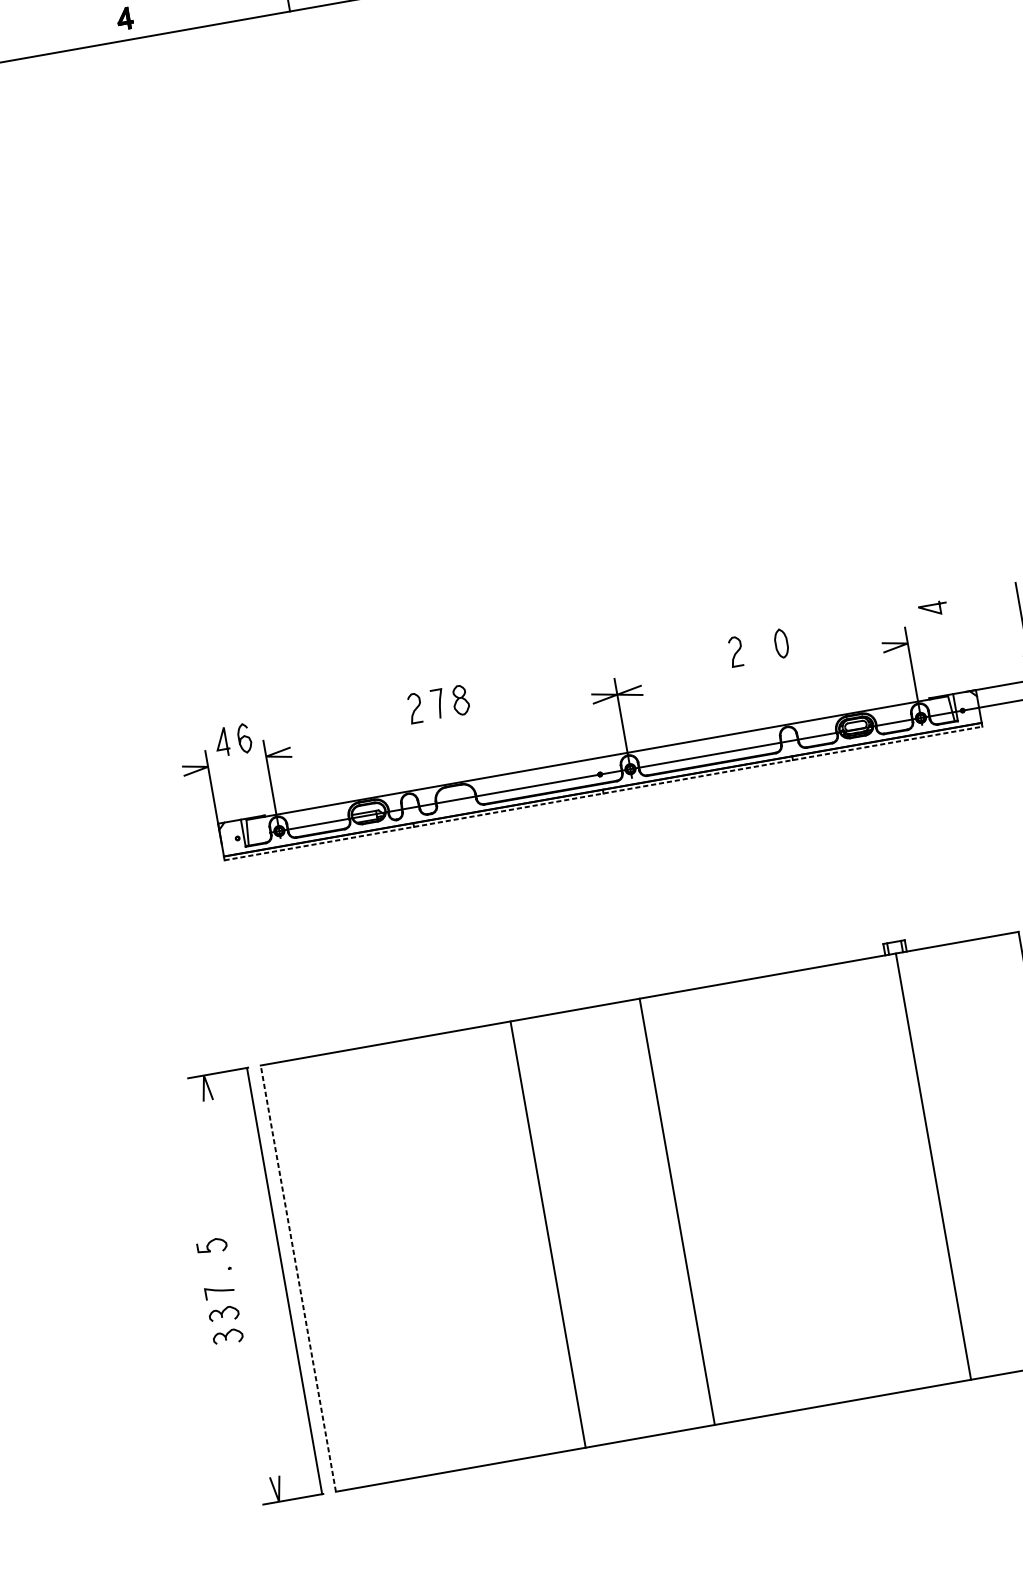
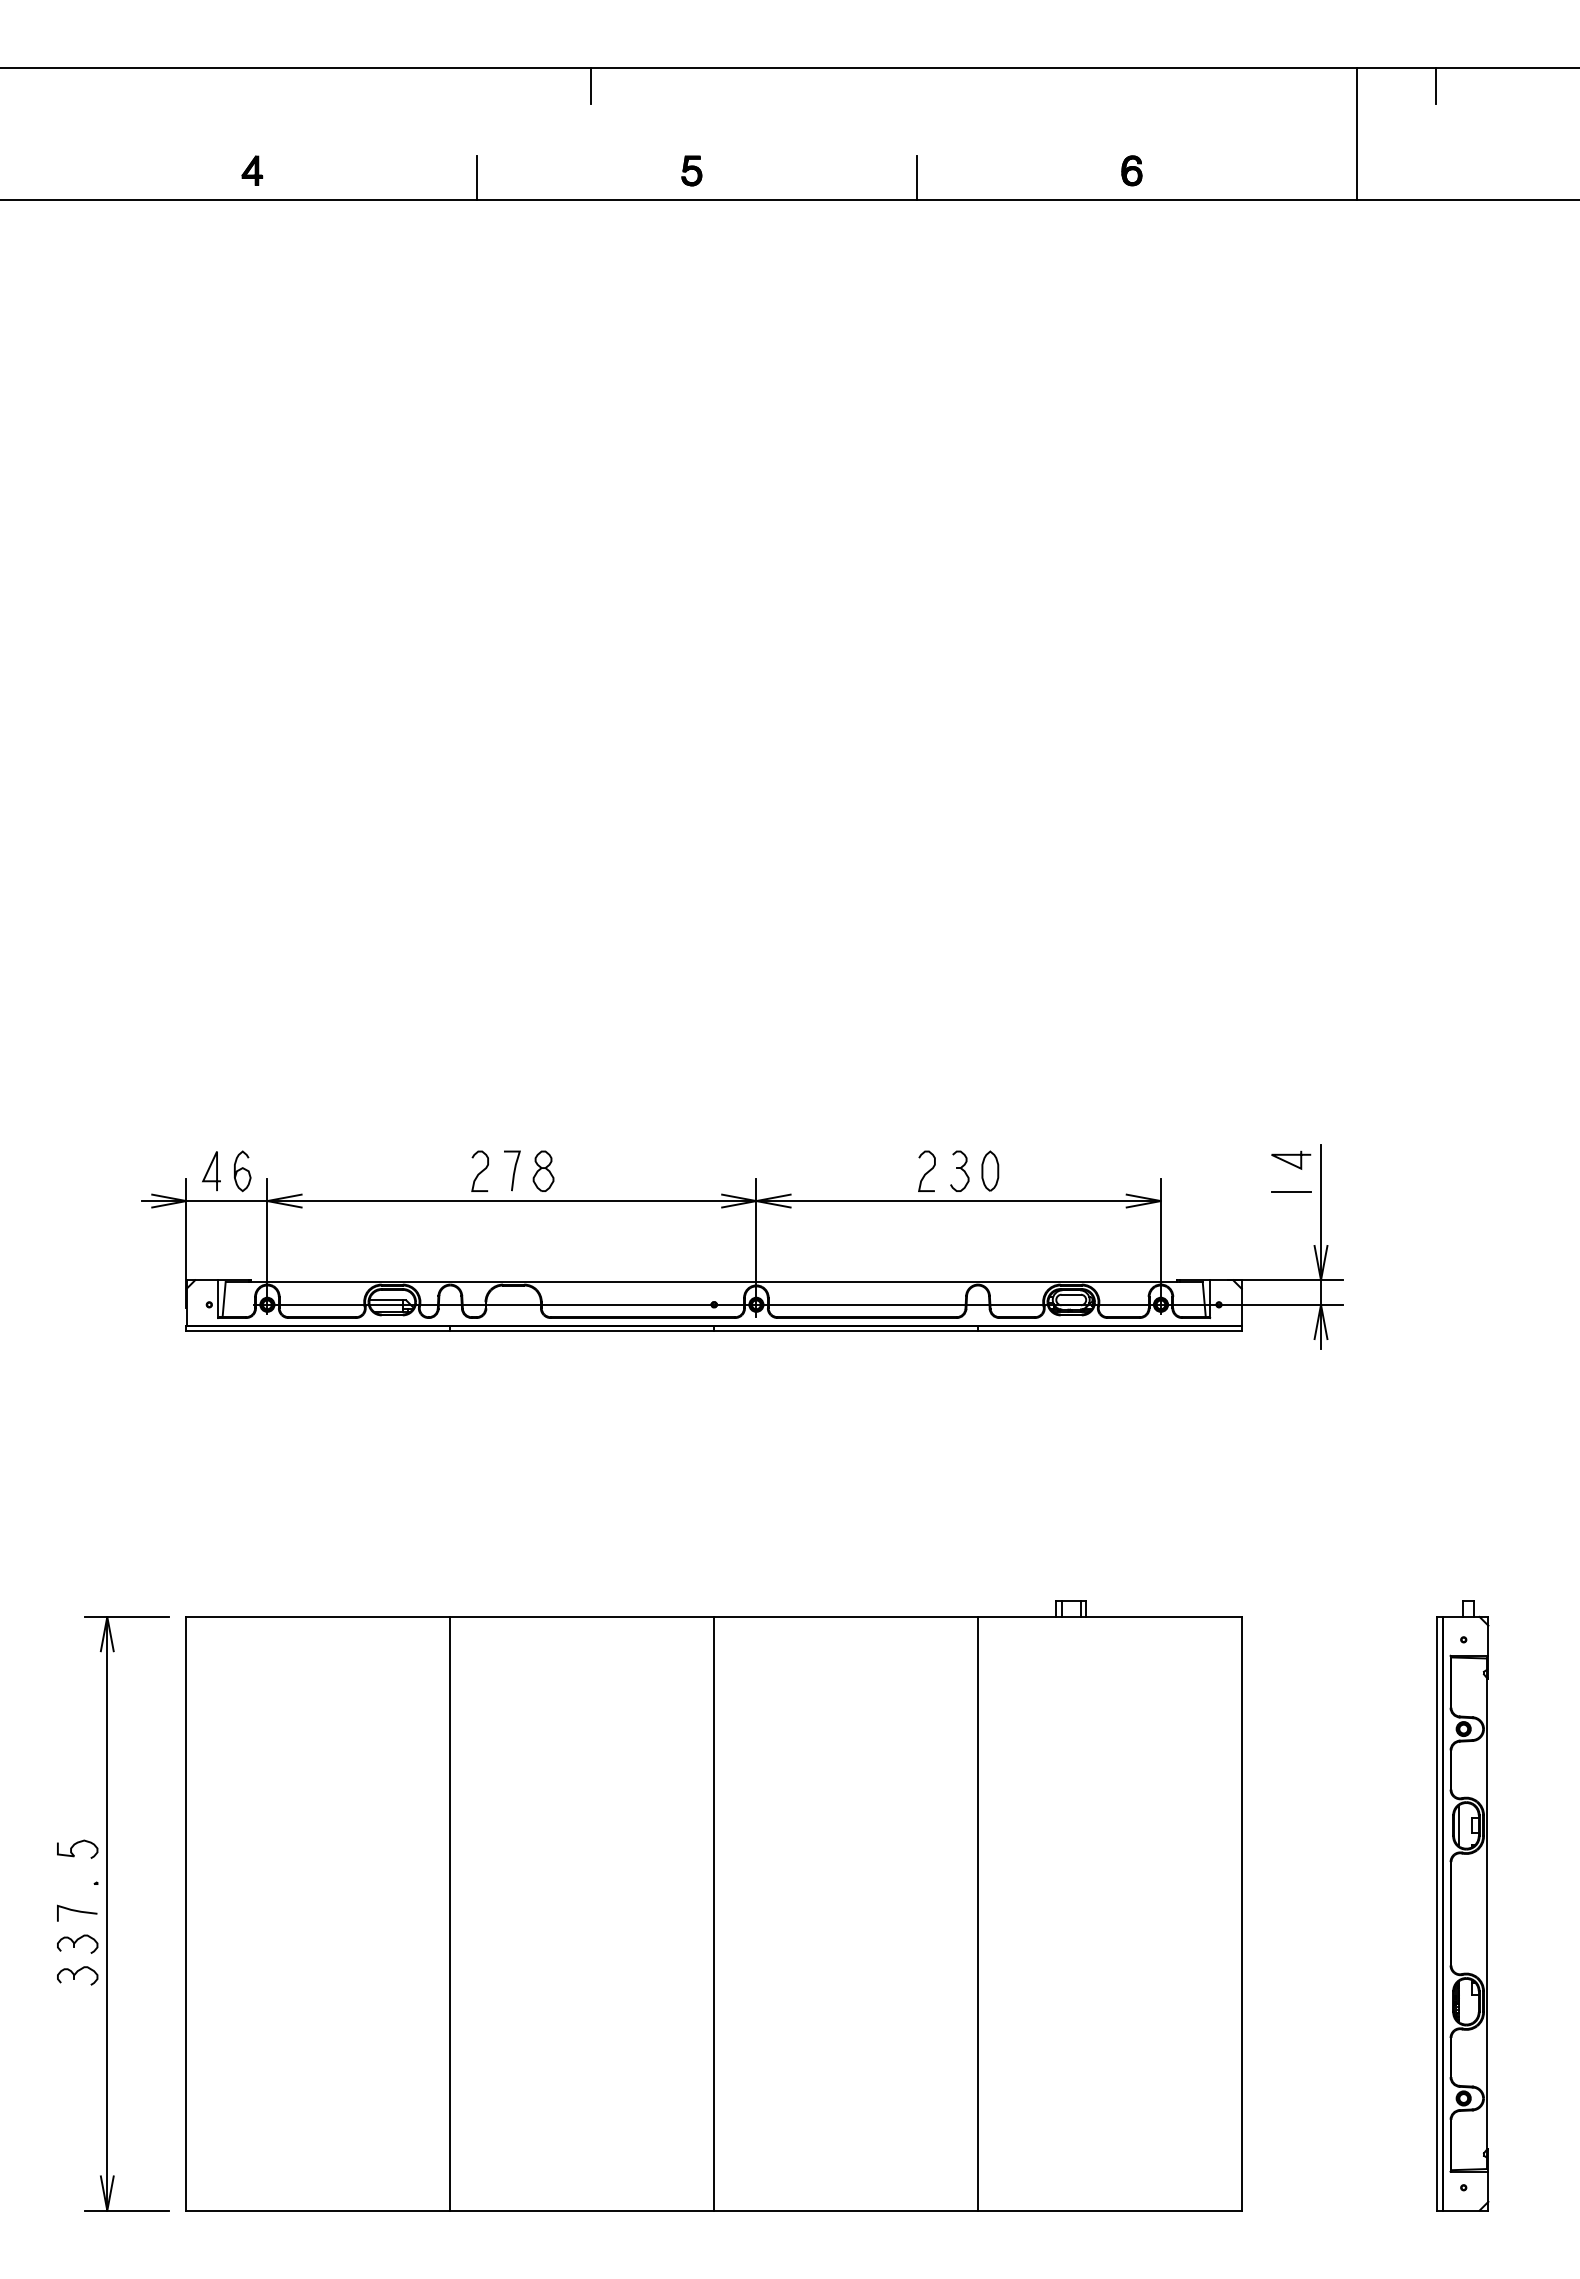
line: (932, 610) -> (1290, 1162), moved
line: (1000, 620) -> (1291, 1192), added
part: (759, 647) -> (959, 1170), added
line: (542, 708) -> (651, 1201), added
line: (603, 793) -> (714, 1331), dashed -> solid
line: (933, 1166) -> (978, 1913), moved
line: (548, 1234) -> (450, 1913), moved
line: (298, 1278) -> (186, 1913), dashed -> solid
line: (284, 1280) -> (107, 1913), moved

